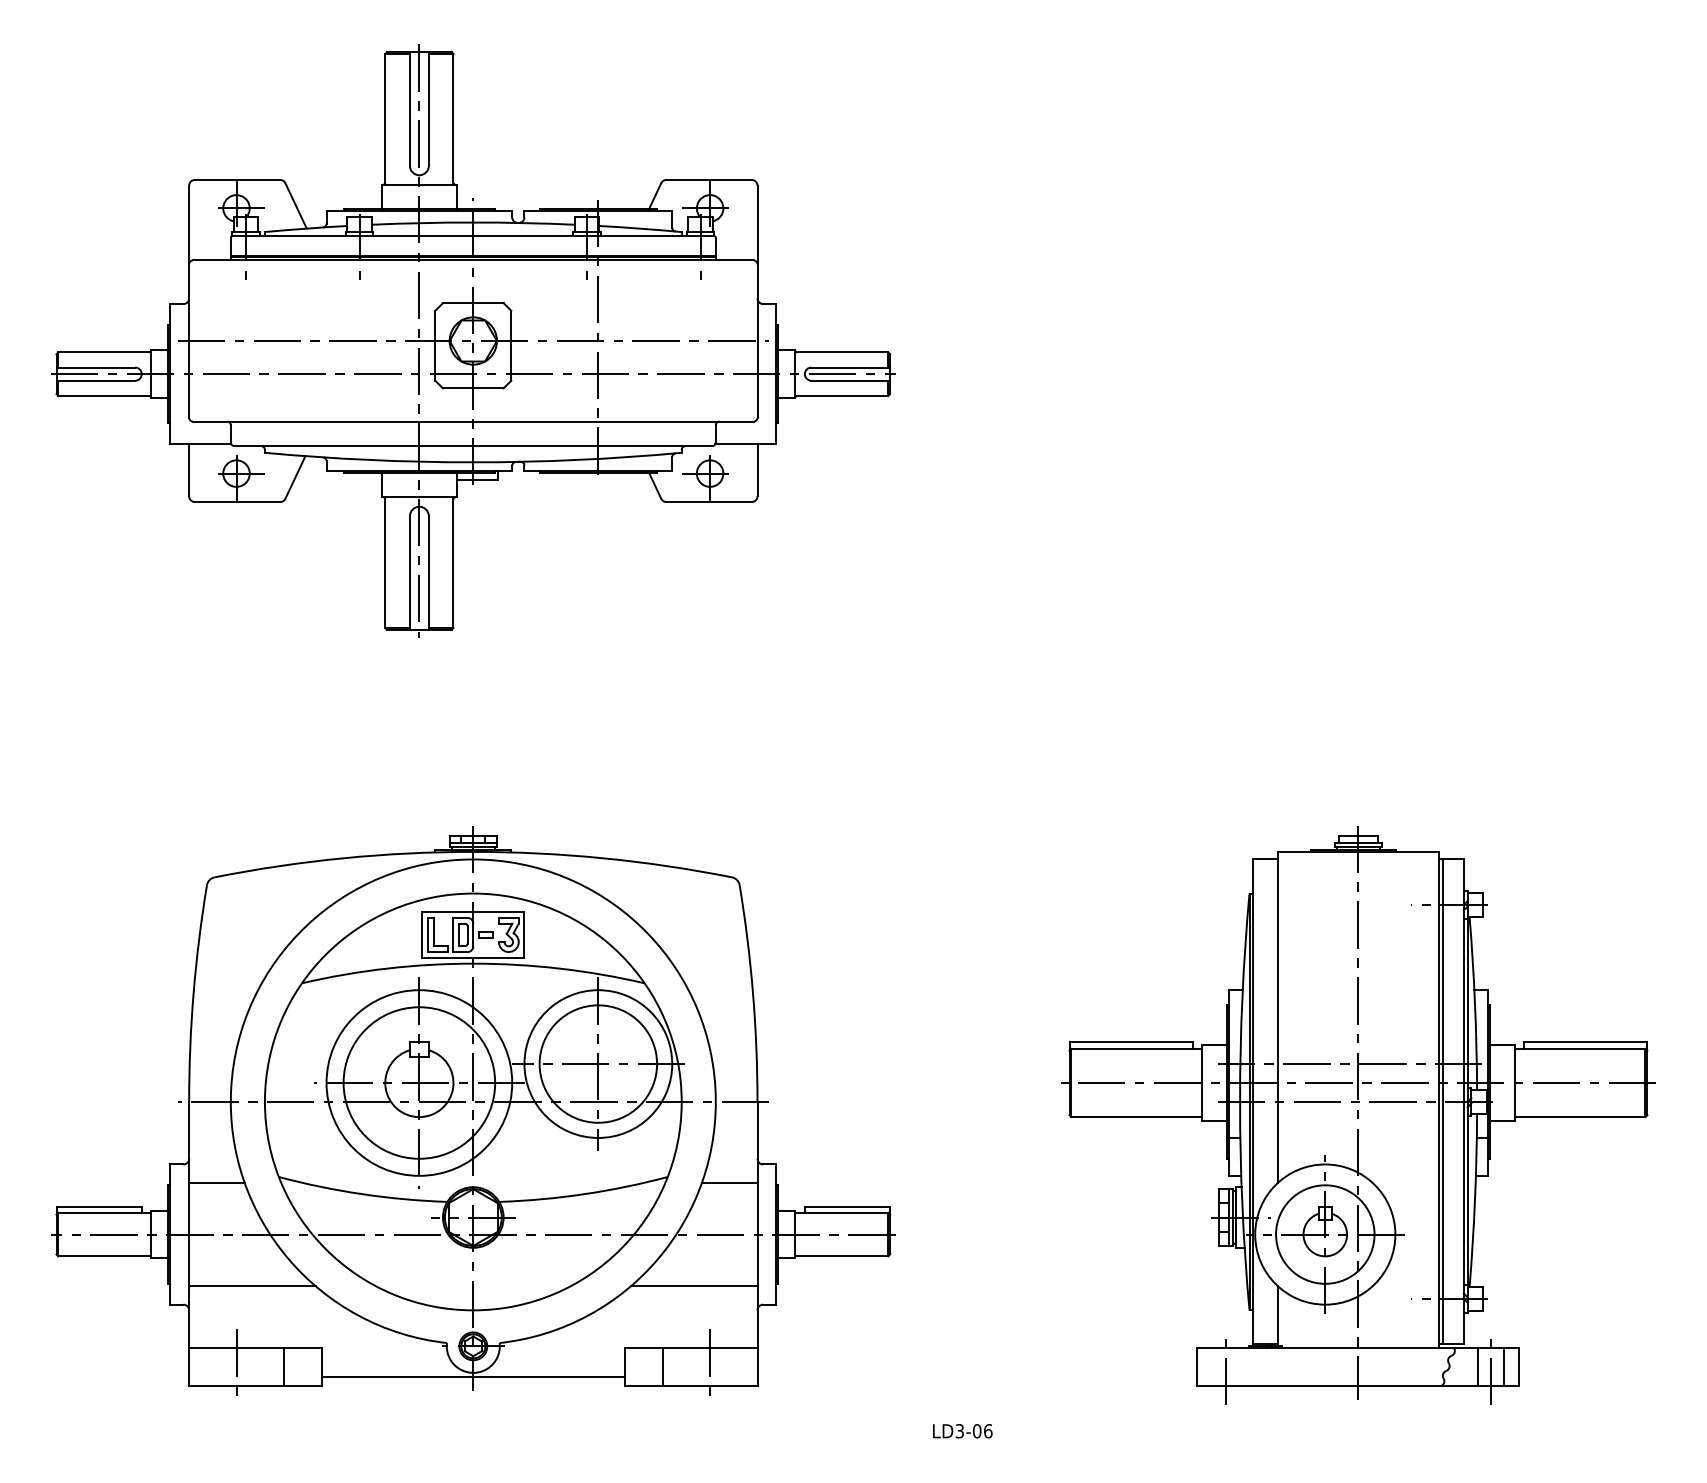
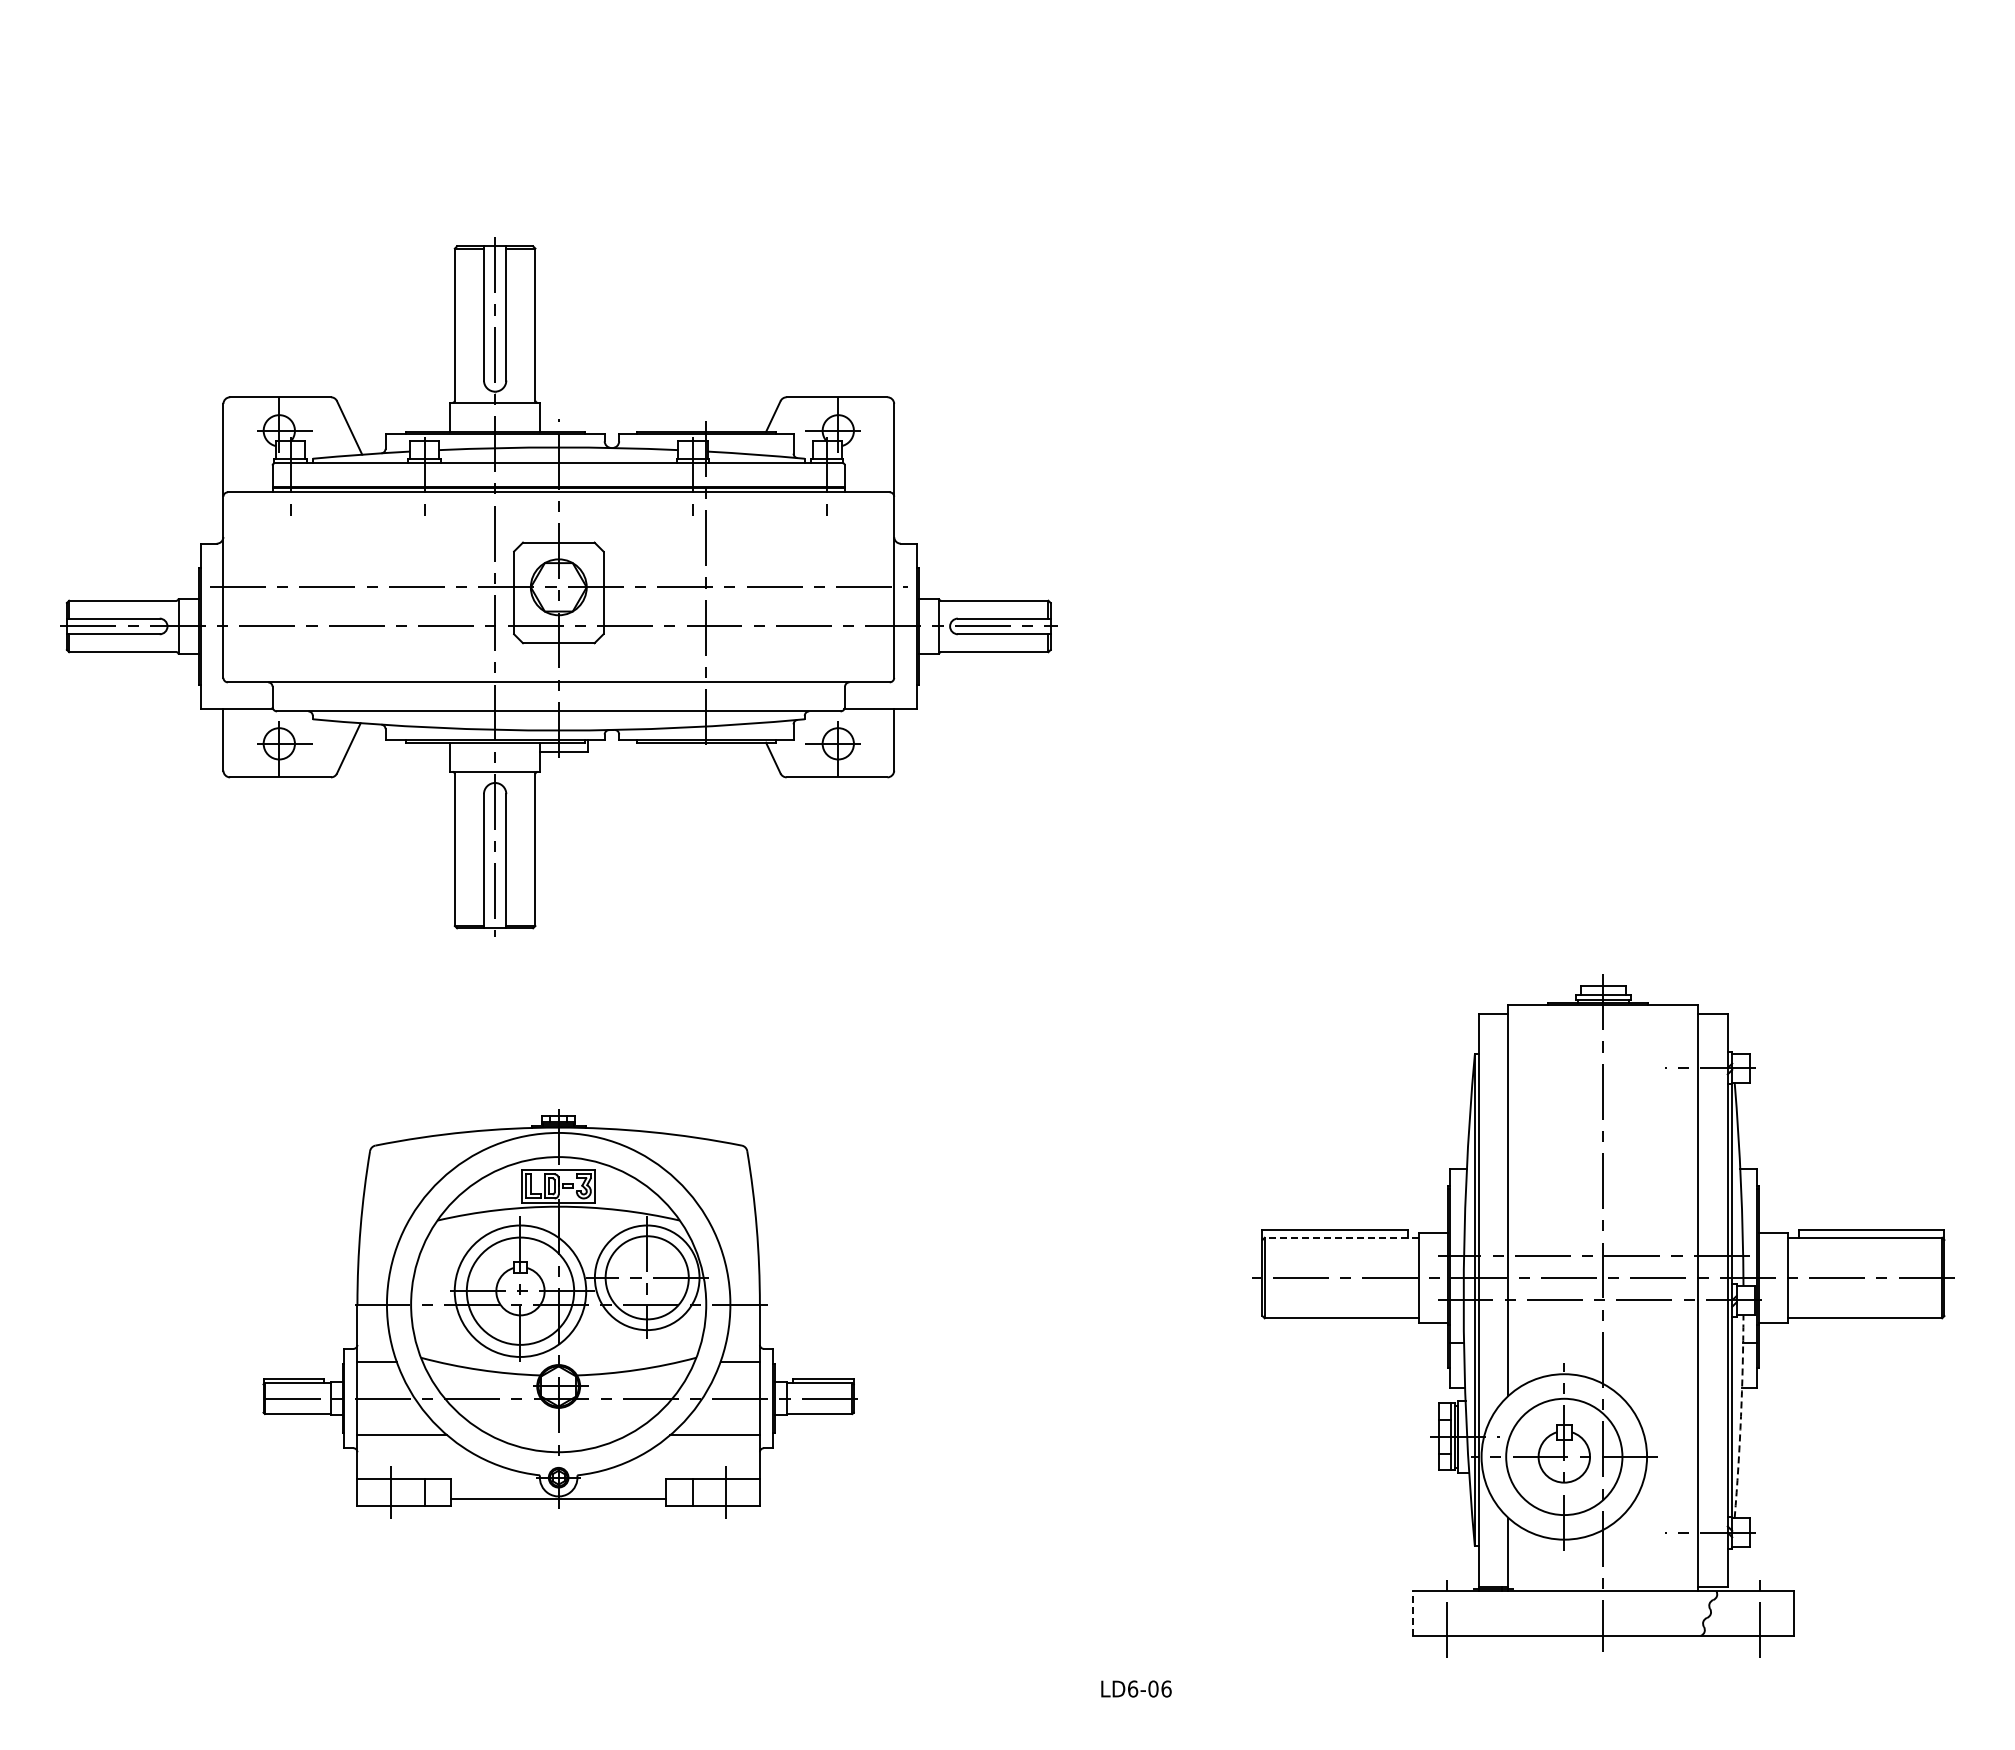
part: (473, 340) -> (558, 586), moved
line: (1136, 1048) -> (1341, 1237), solid -> dashed
line: (1442, 1102) -> (1702, 1300), removed
part: (473, 1110) -> (558, 1310), size x0.6
arc: (1475, 1200) -> (1741, 1416), solid -> dashed
line: (1197, 1366) -> (1413, 1612), solid -> dashed
line: (1477, 1367) -> (1744, 1613), removed
line: (1504, 1367) -> (1775, 1613), removed
text: (960, 1430) -> (1133, 1688), LD3-06 -> LD6-06

